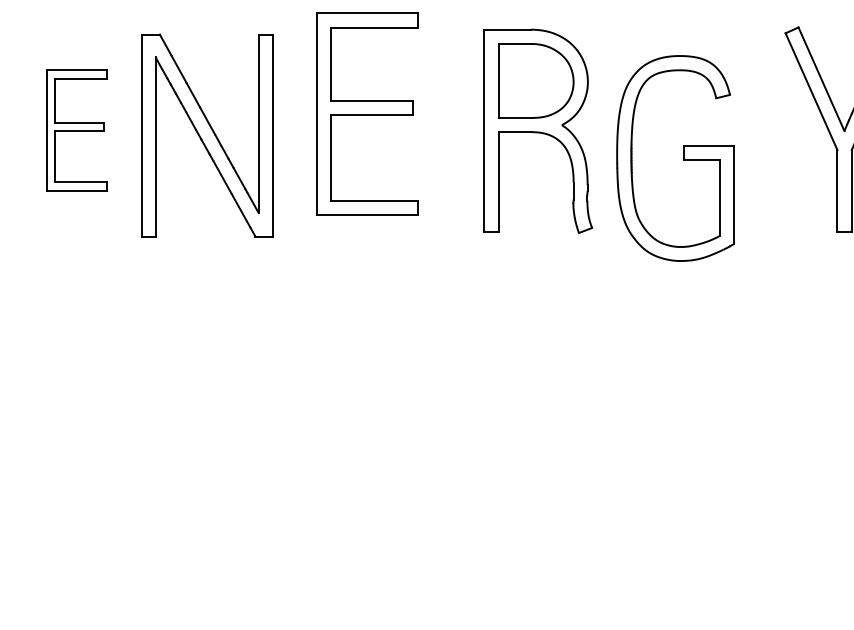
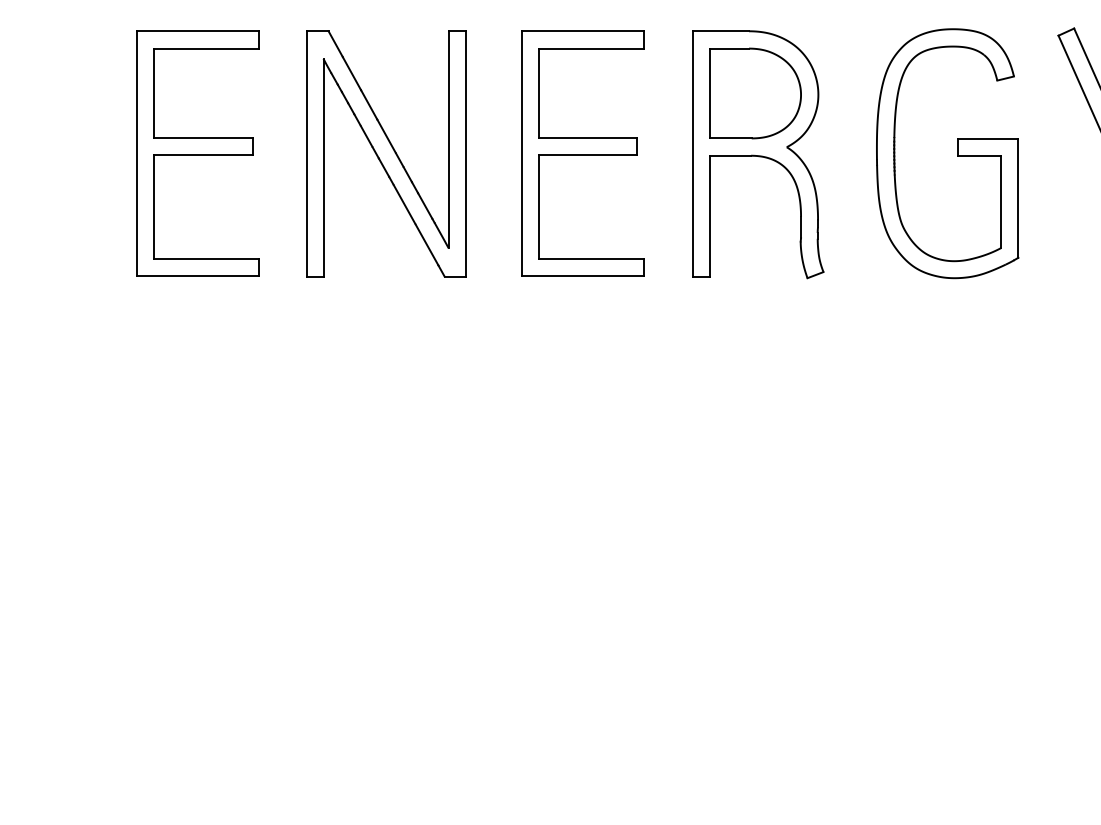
part: (367, 113) -> (582, 153), moved
part: (76, 130) -> (197, 153), size x1.67
part: (207, 135) -> (386, 153), moved
part: (683, 158) -> (957, 153), moved

